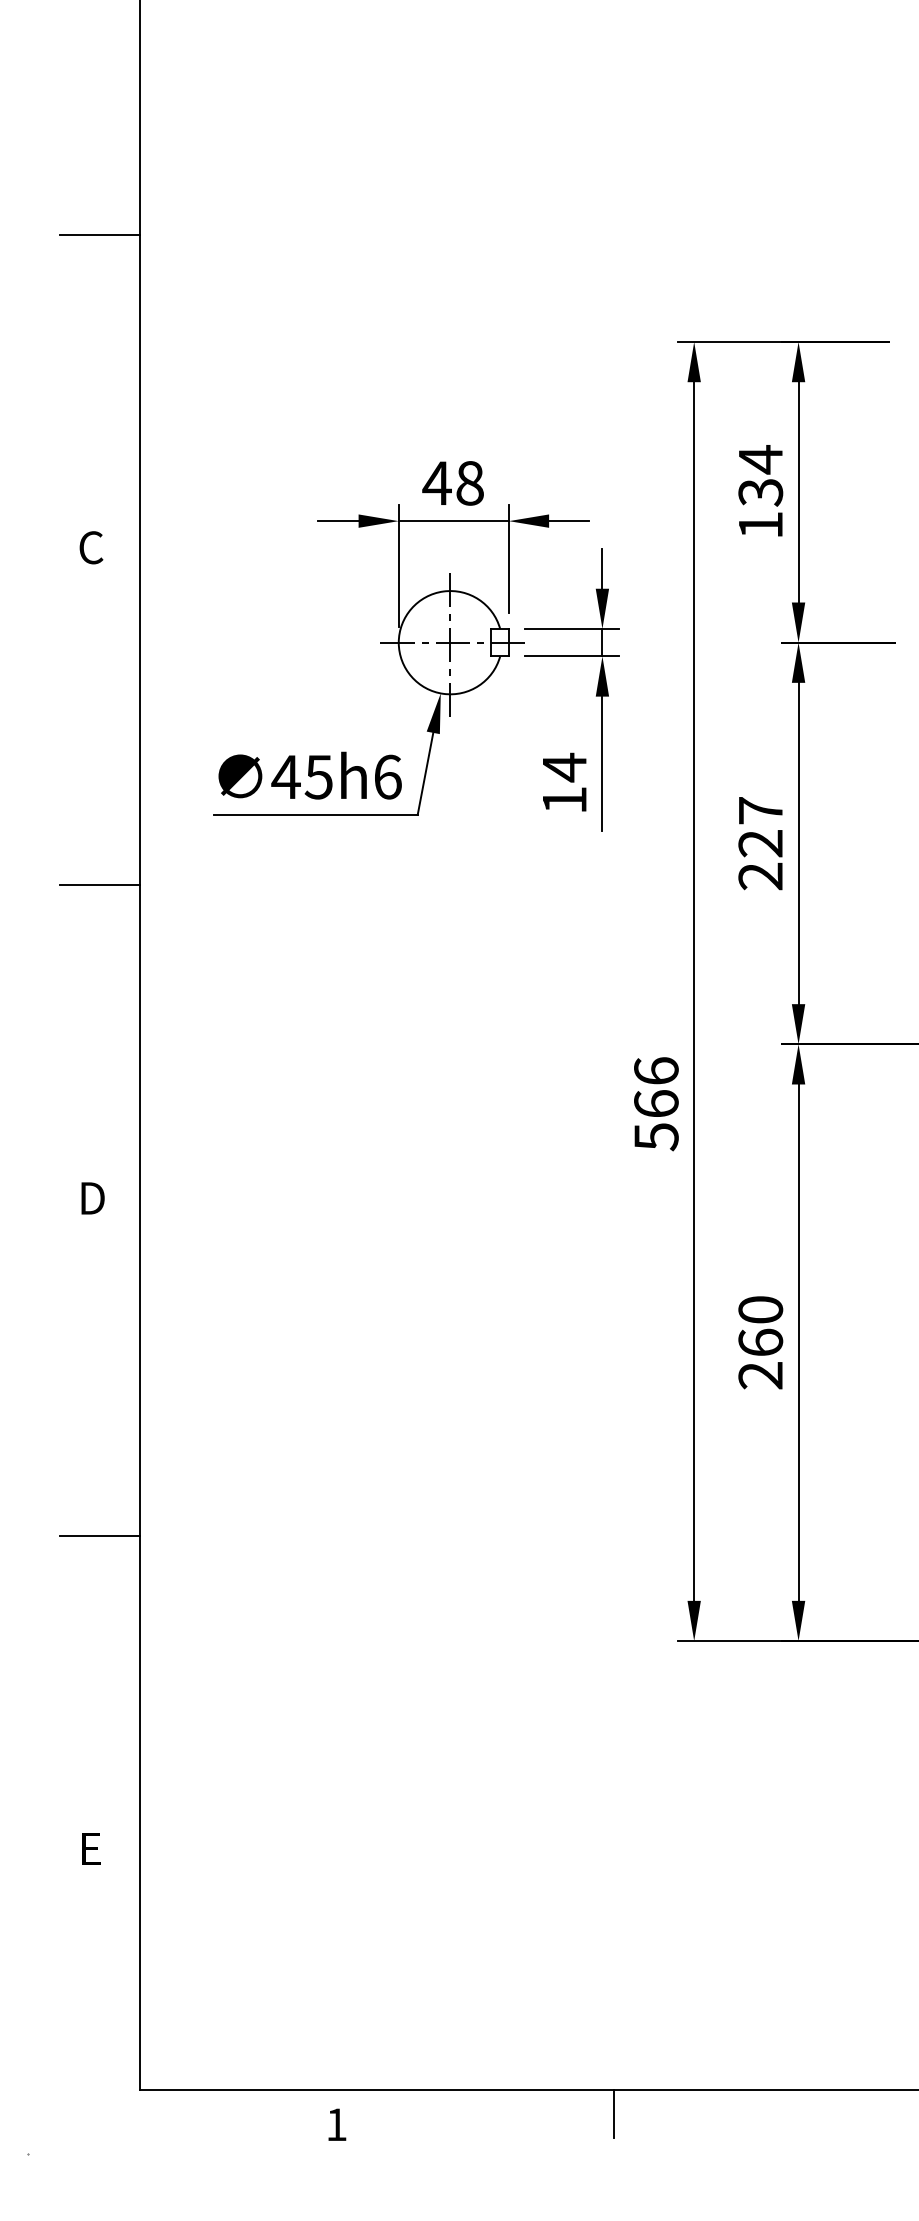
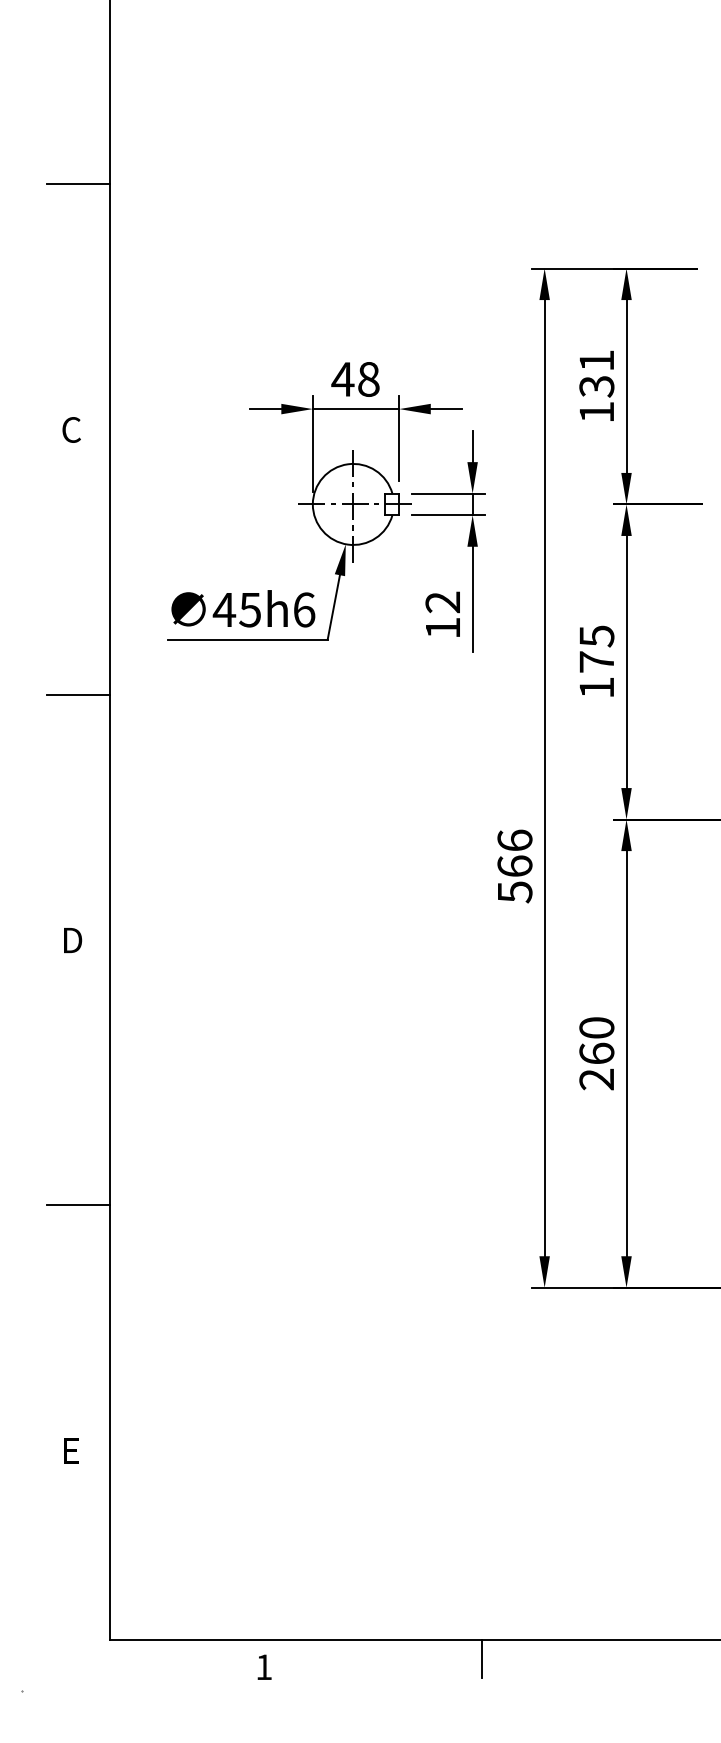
text: (760, 459) -> (596, 360), 134 -> 131
text: (564, 767) -> (442, 602), 14 -> 12
text: (760, 843) -> (596, 662), 227 -> 175

